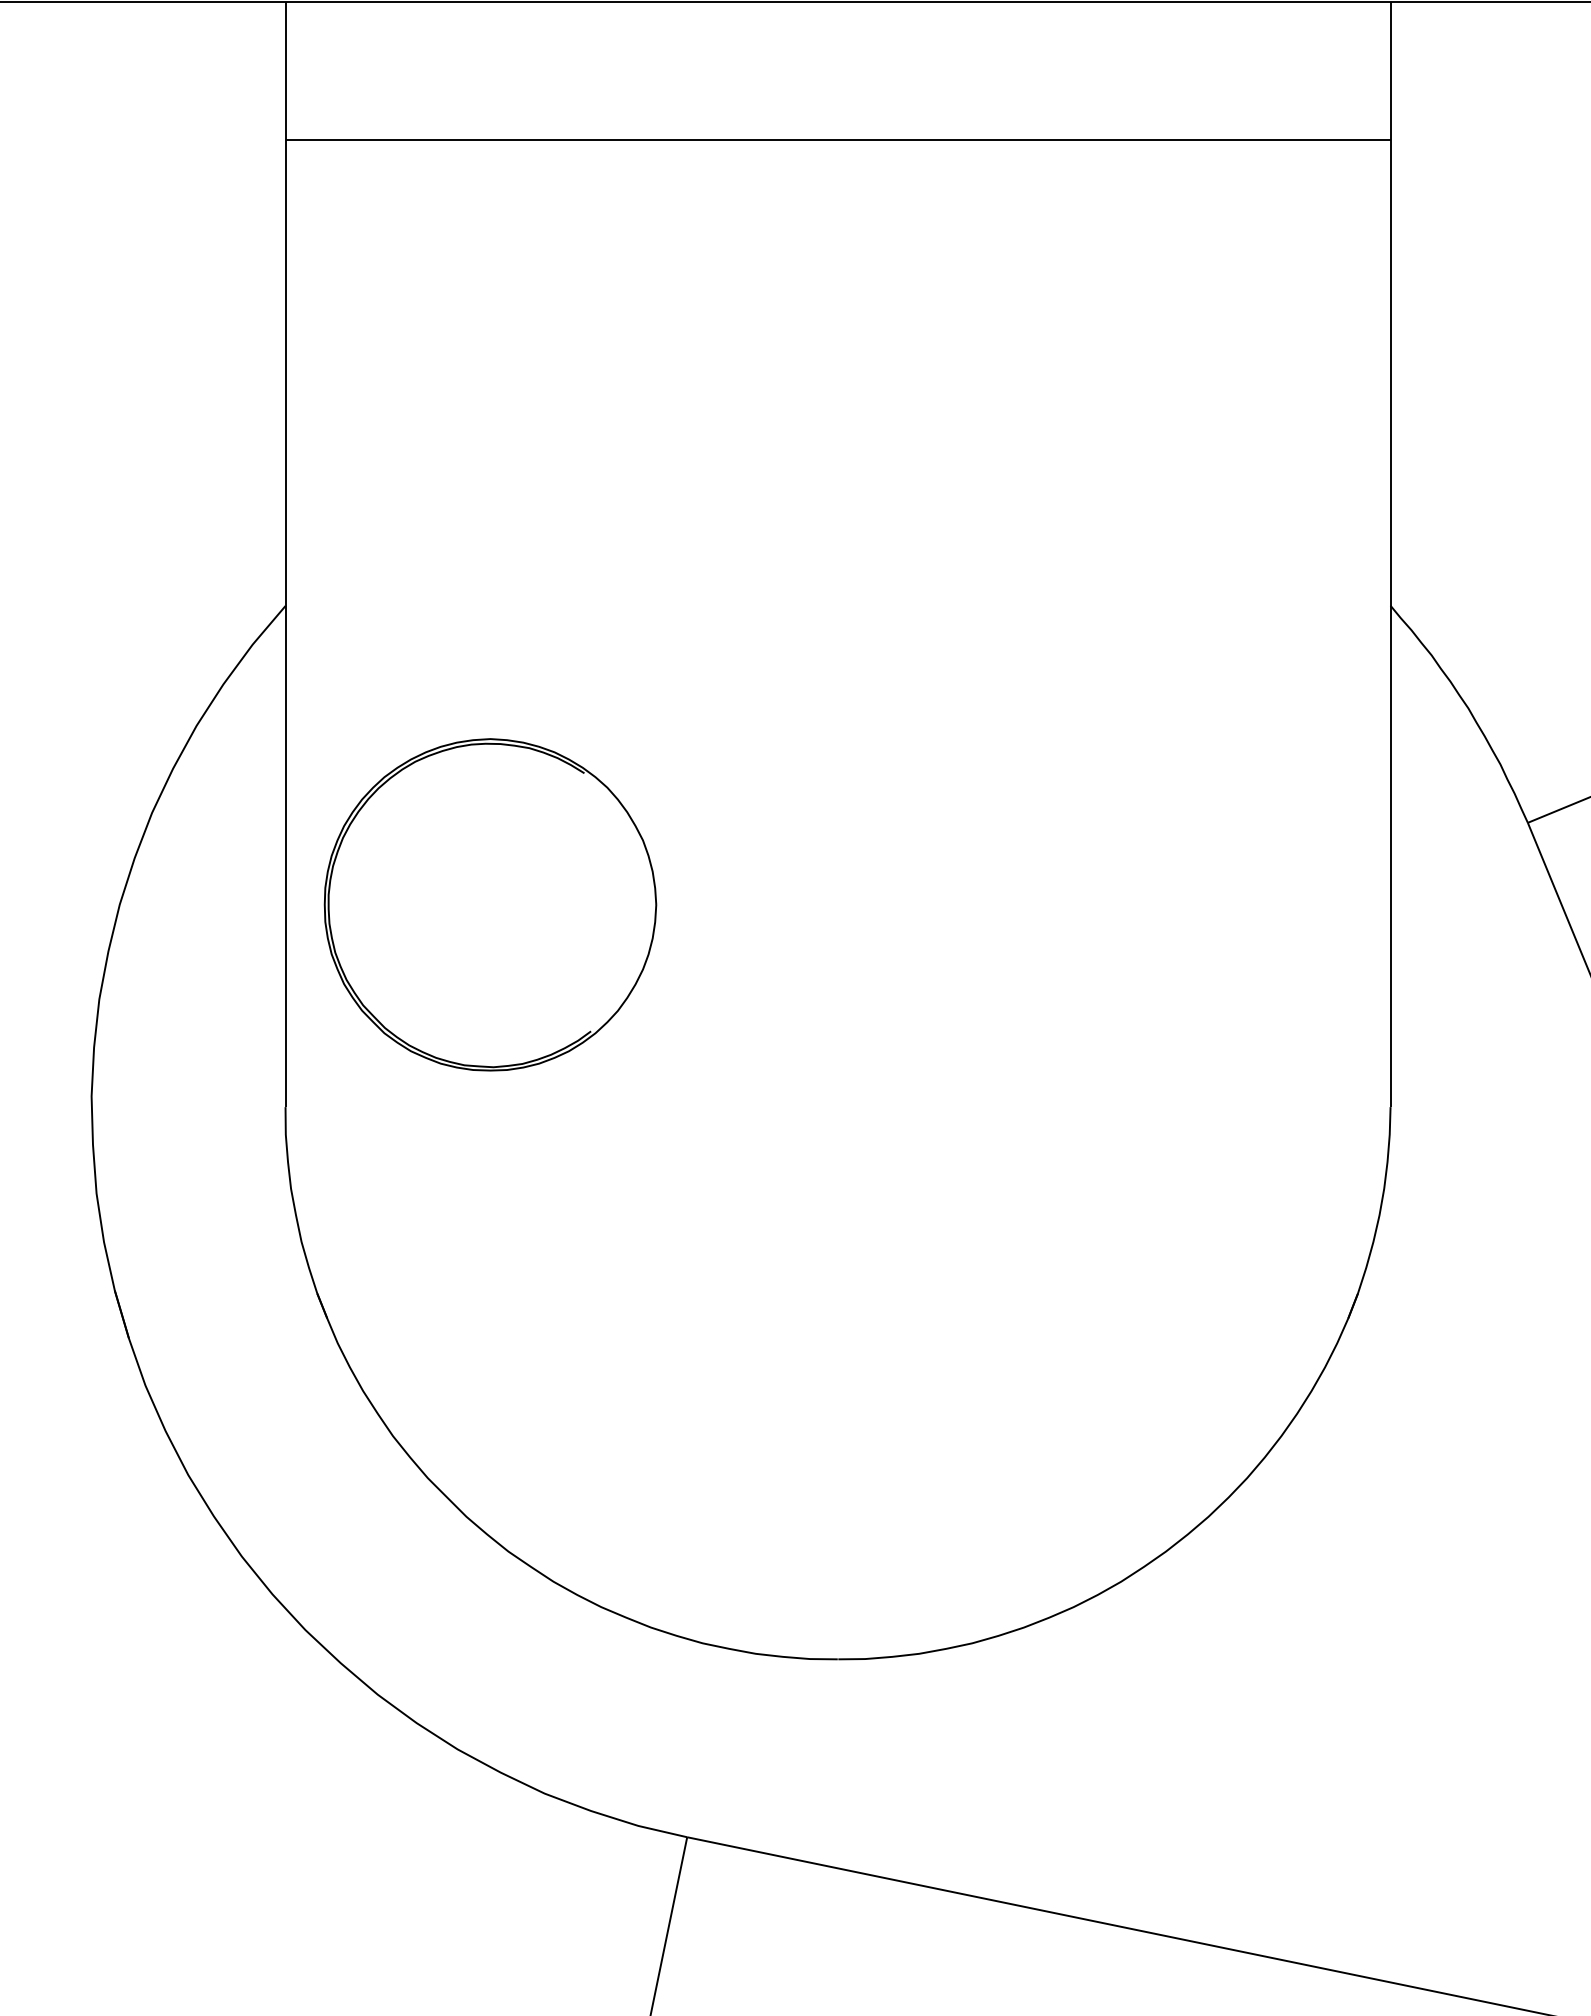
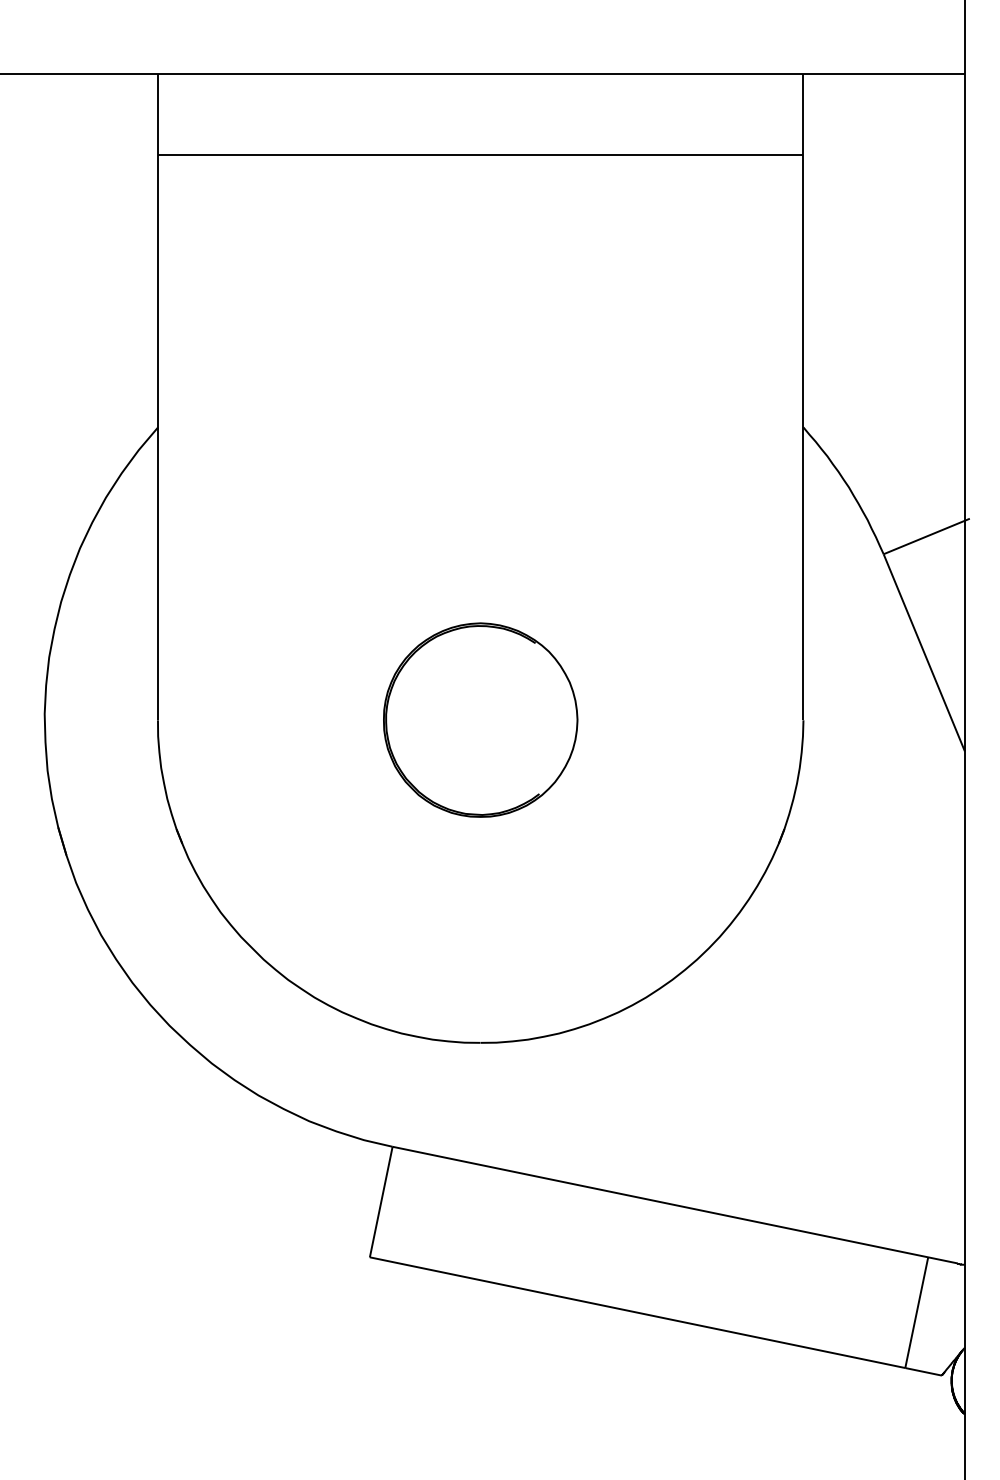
part: (490, 903) -> (480, 719), moved

